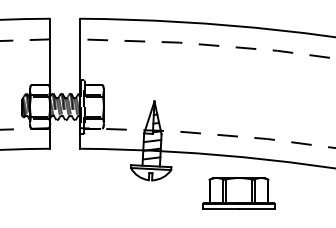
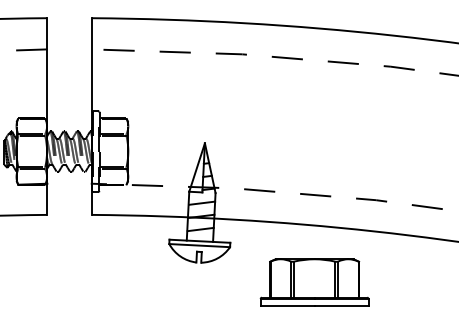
part: (238, 193) -> (313, 282), moved

